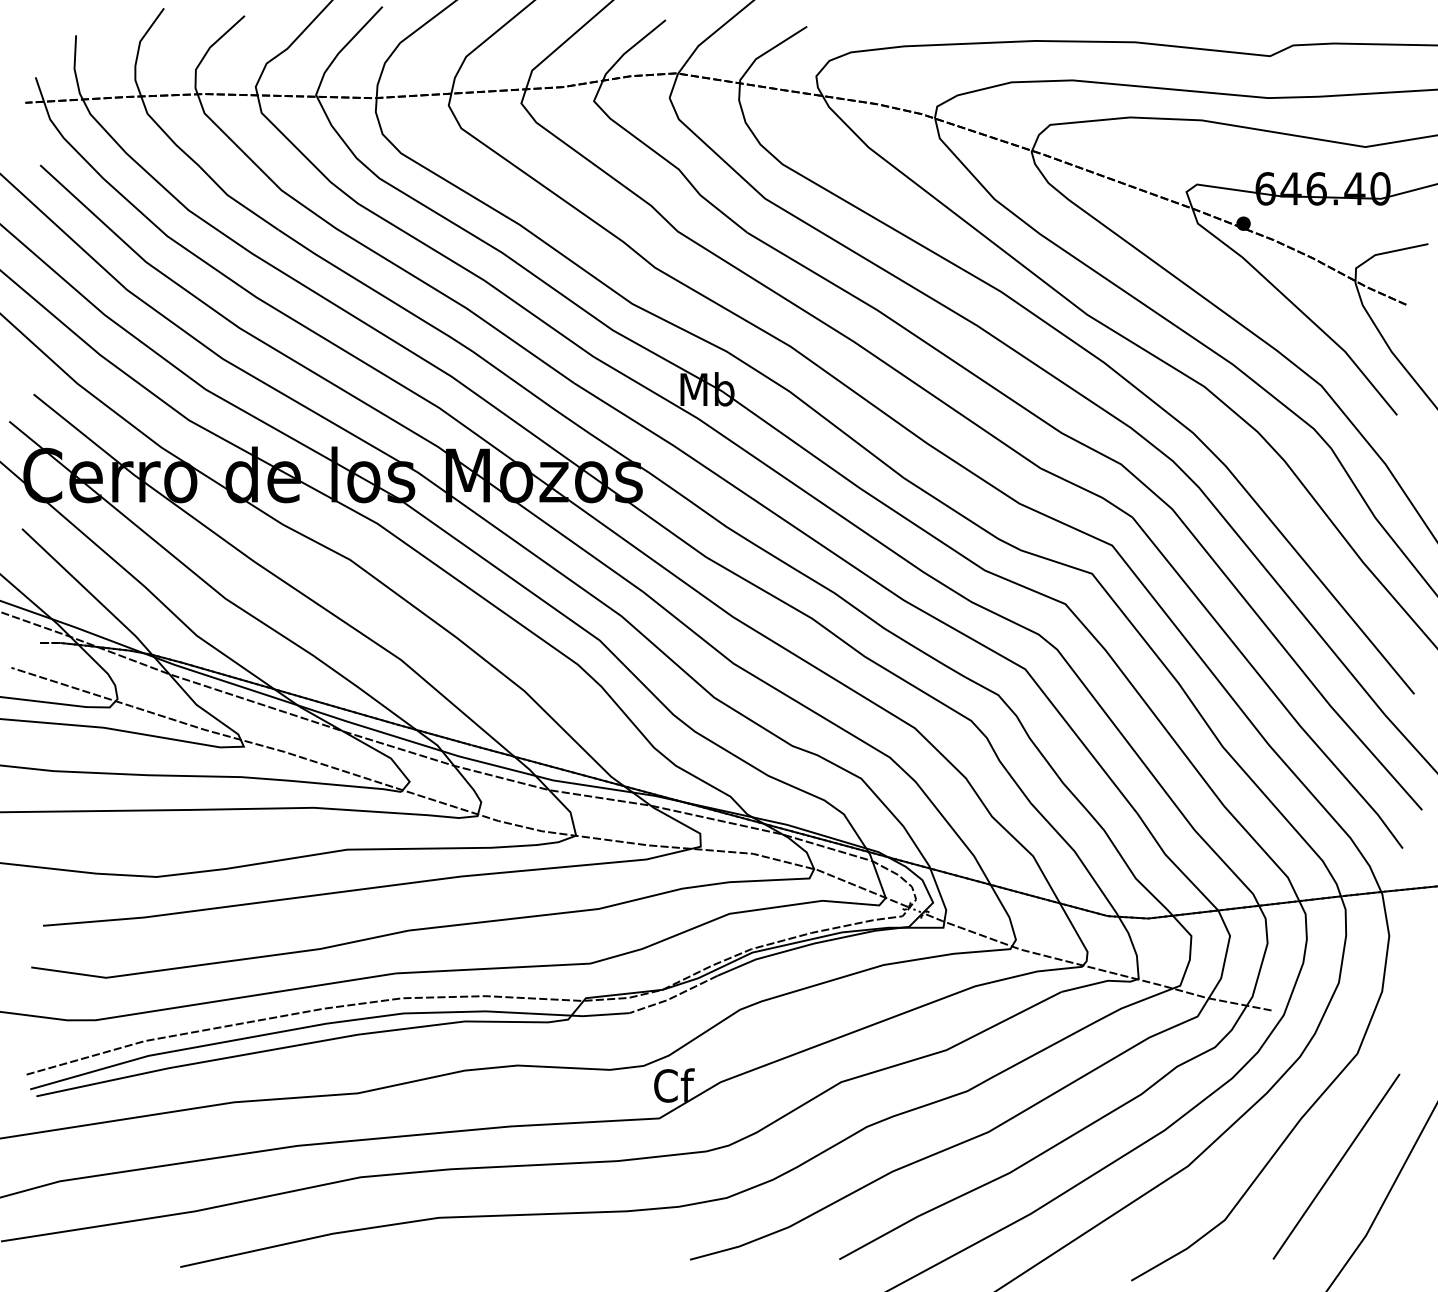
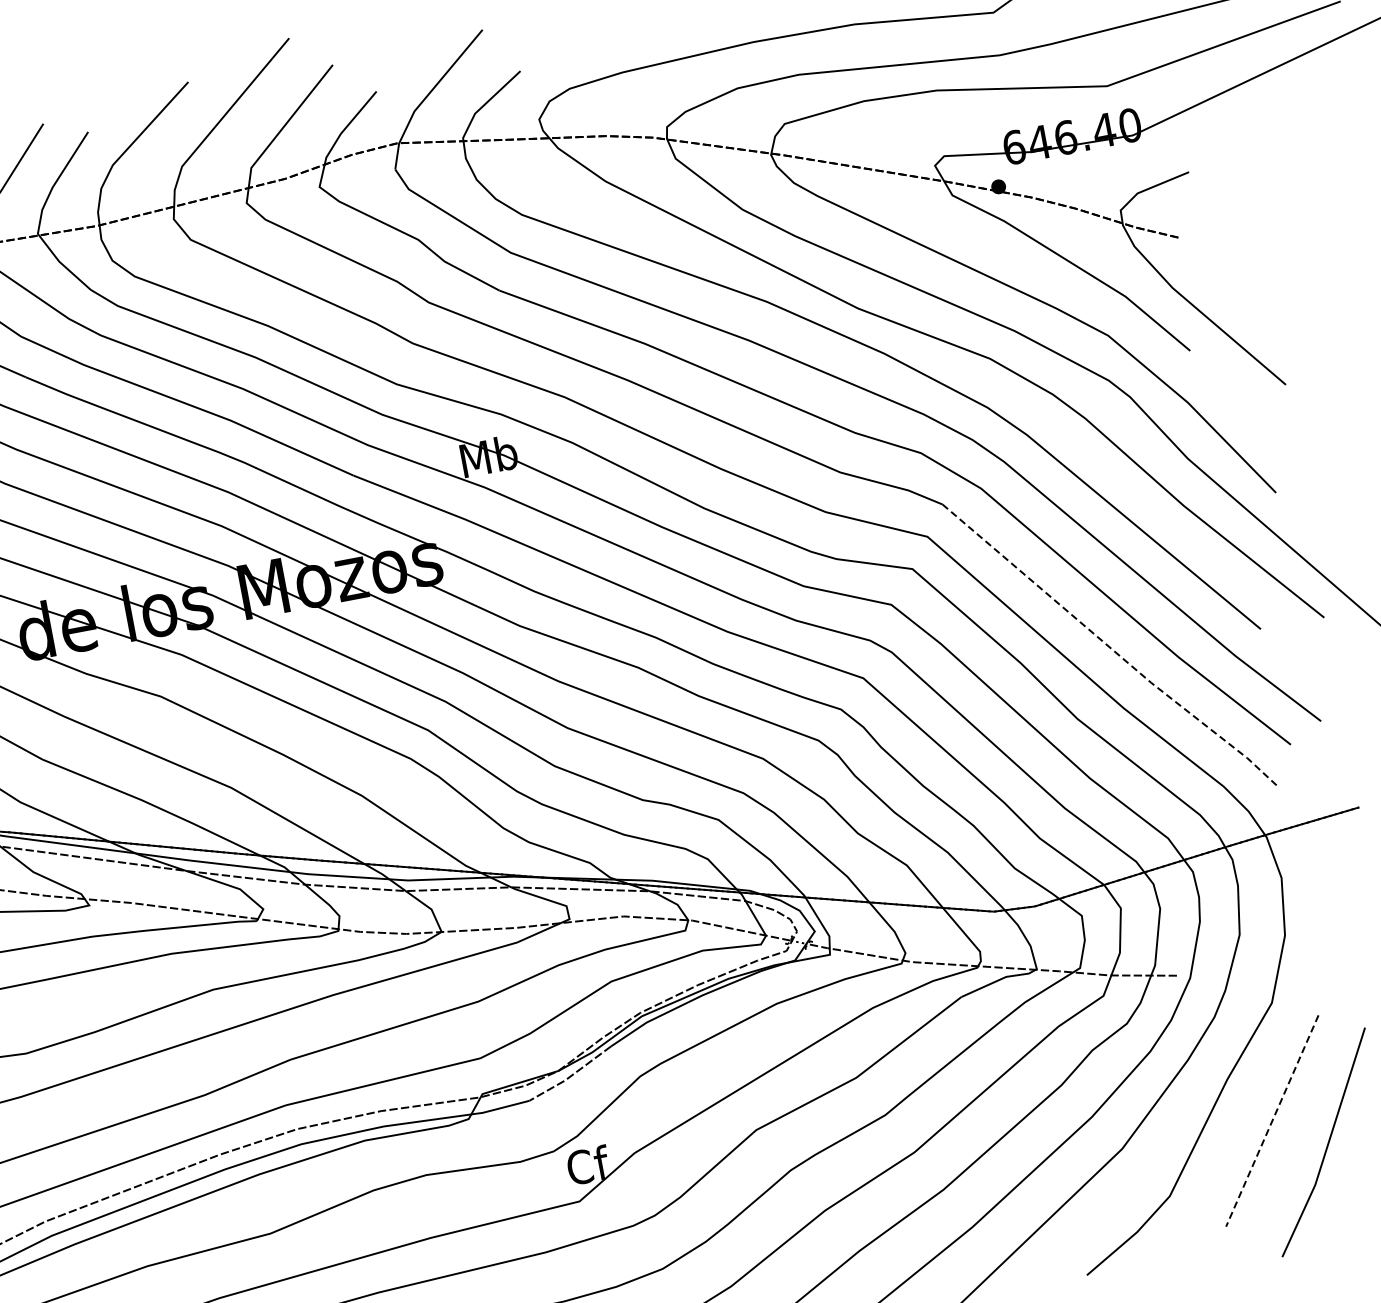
line: (1267, 685) -> (1110, 648), solid -> dashed
line: (1336, 1167) -> (1272, 1121), solid -> dashed

